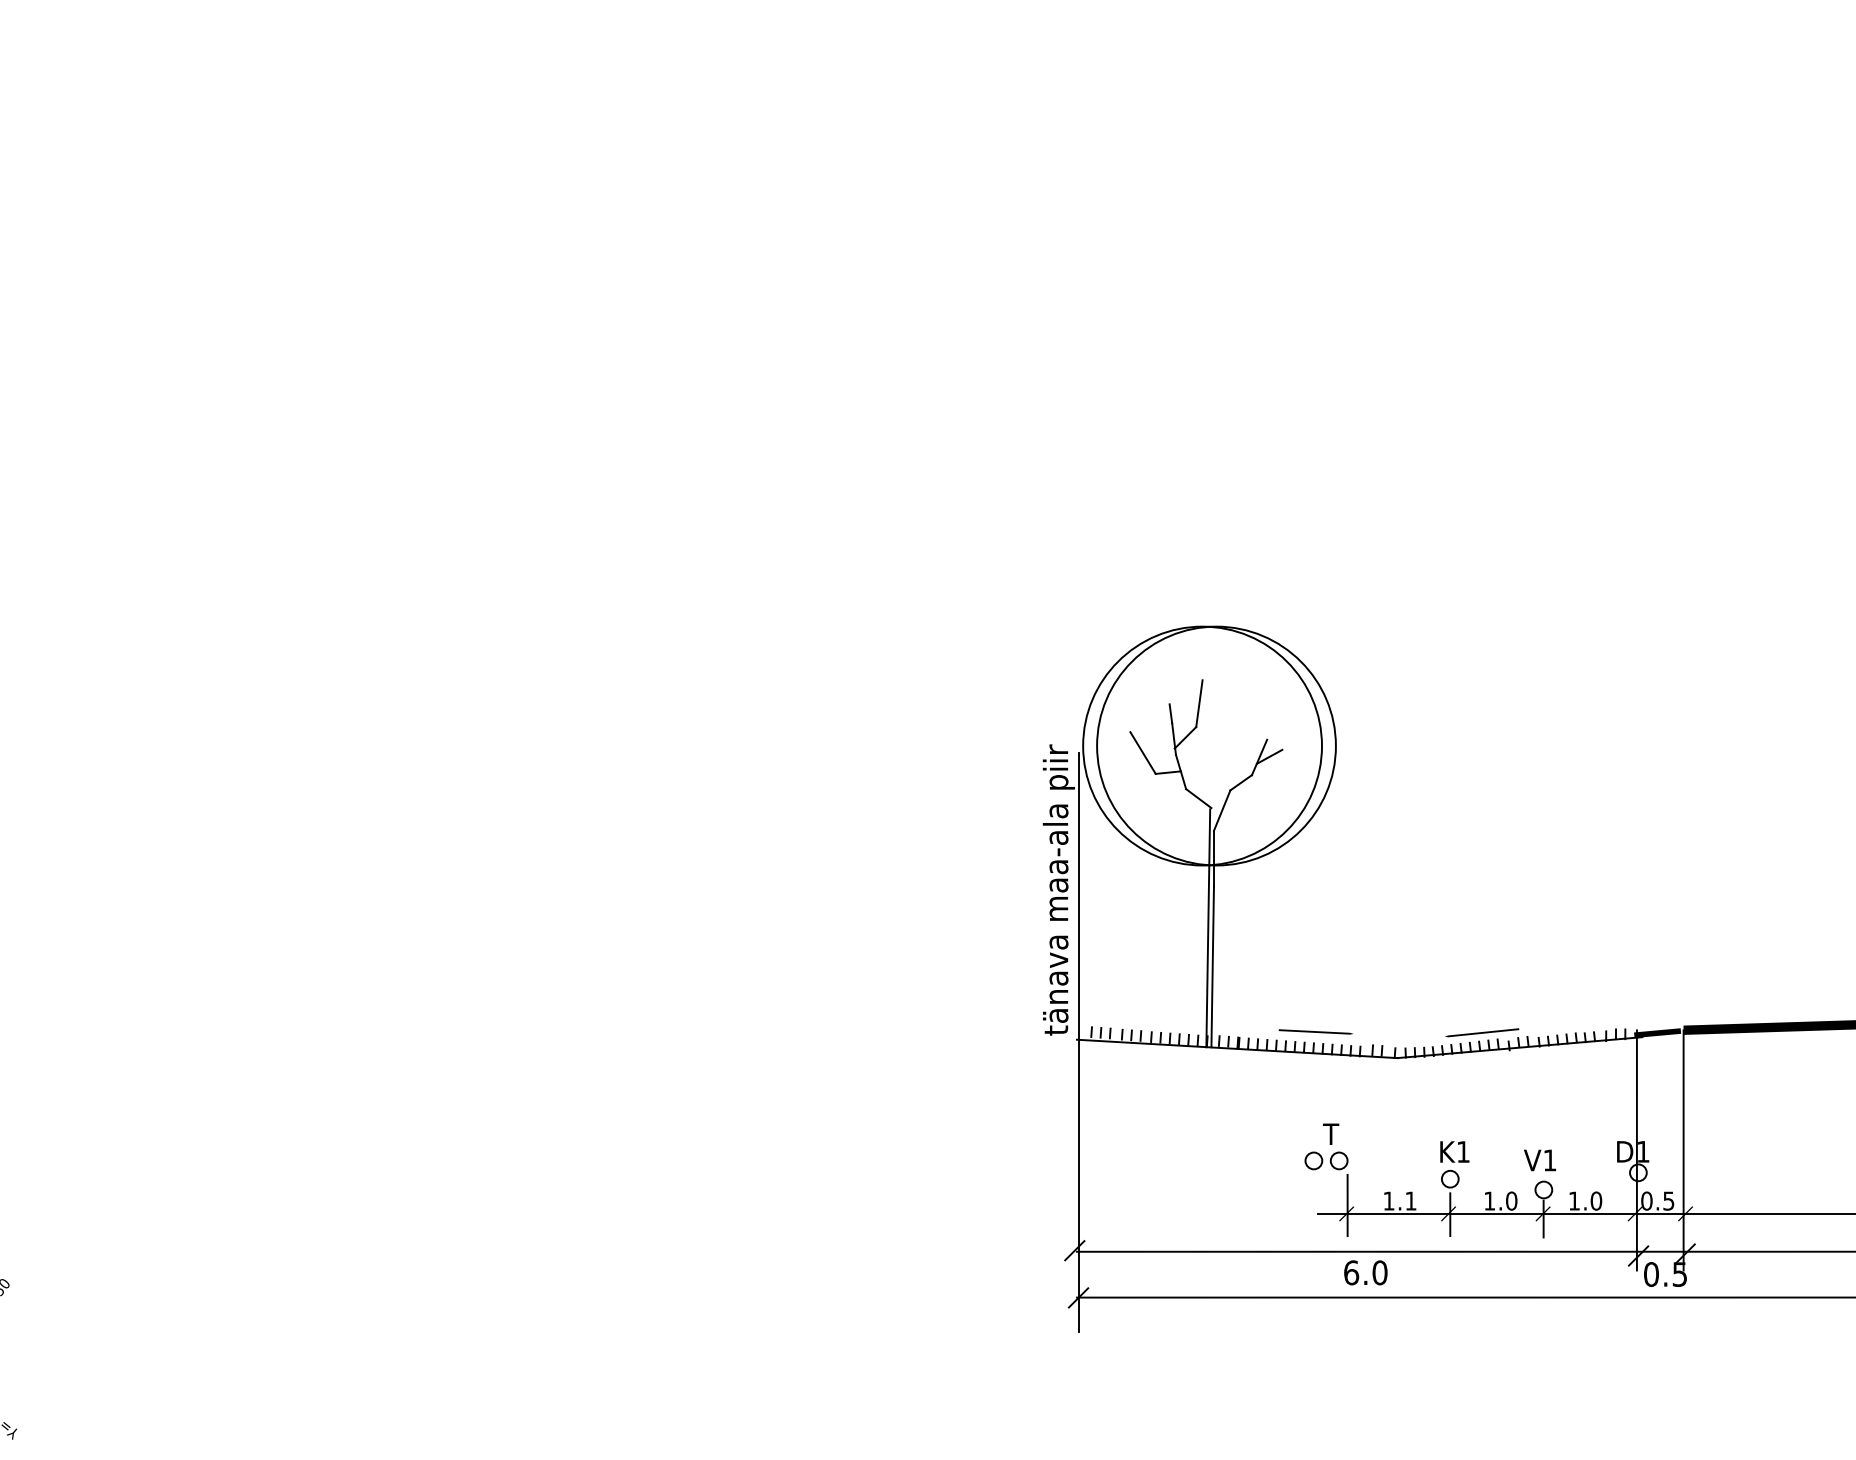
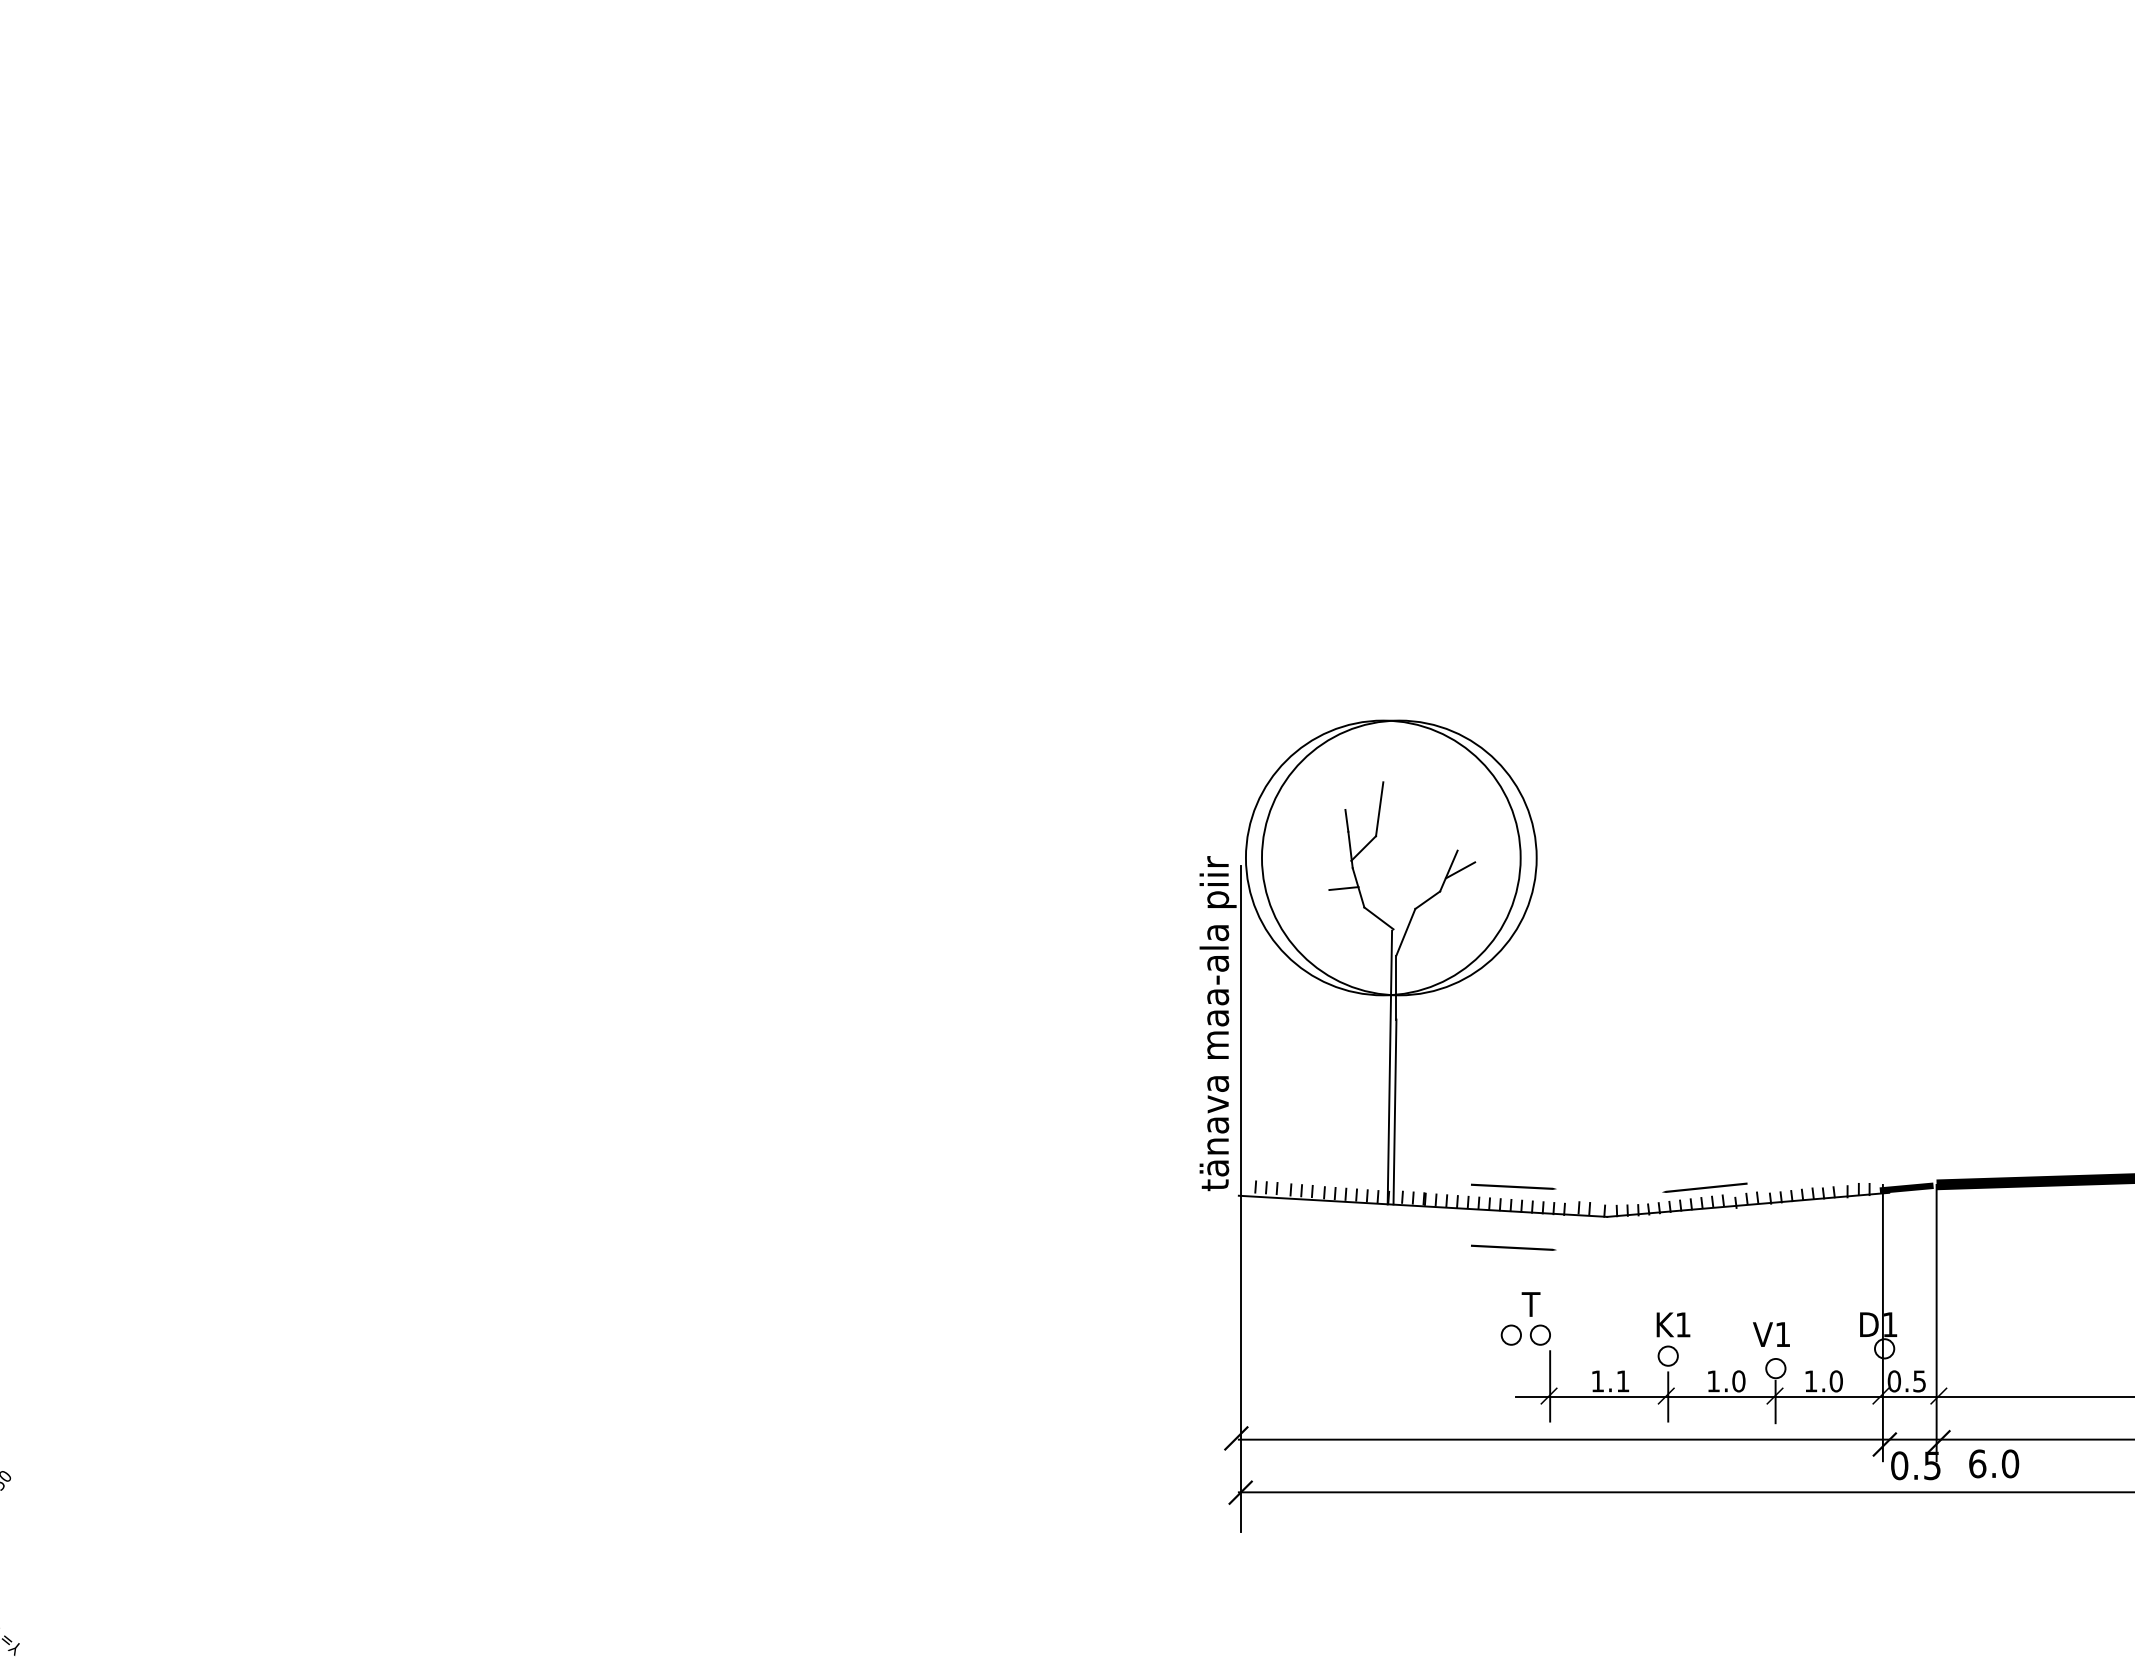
line: (1142, 752) -> (1314, 865), removed
line: (1315, 1084) -> (1513, 1247), added
text: (1366, 1272) -> (1994, 1463), moved

